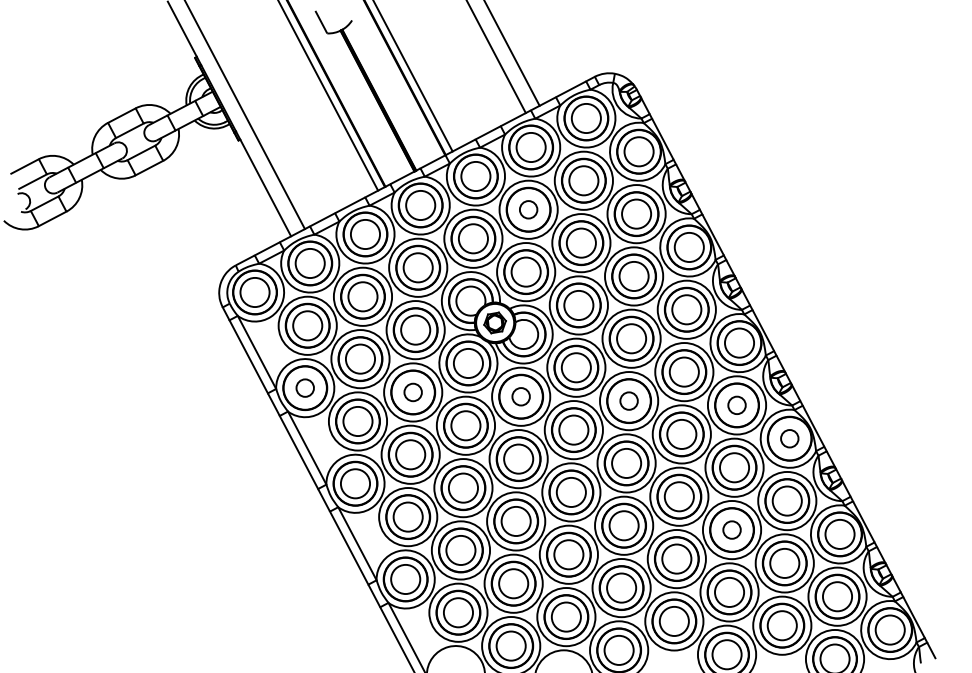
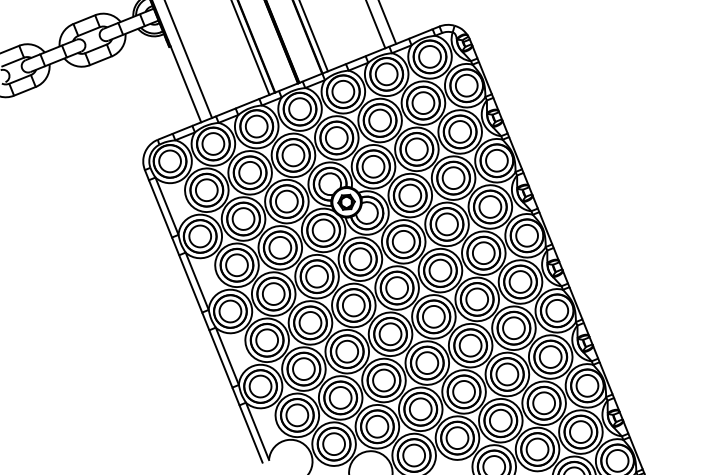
circle: (528, 209) -> (380, 120), size x1.67
circle: (304, 387) -> (199, 235), size x1.67
circle: (412, 392) -> (279, 247), size x1.67
circle: (520, 396) -> (359, 258), size x1.67
circle: (628, 400) -> (440, 270), size x1.67
circle: (736, 404) -> (520, 281), size x1.67
circle: (789, 438) -> (557, 310), size x1.67
circle: (731, 529) -> (507, 373), size x1.67

